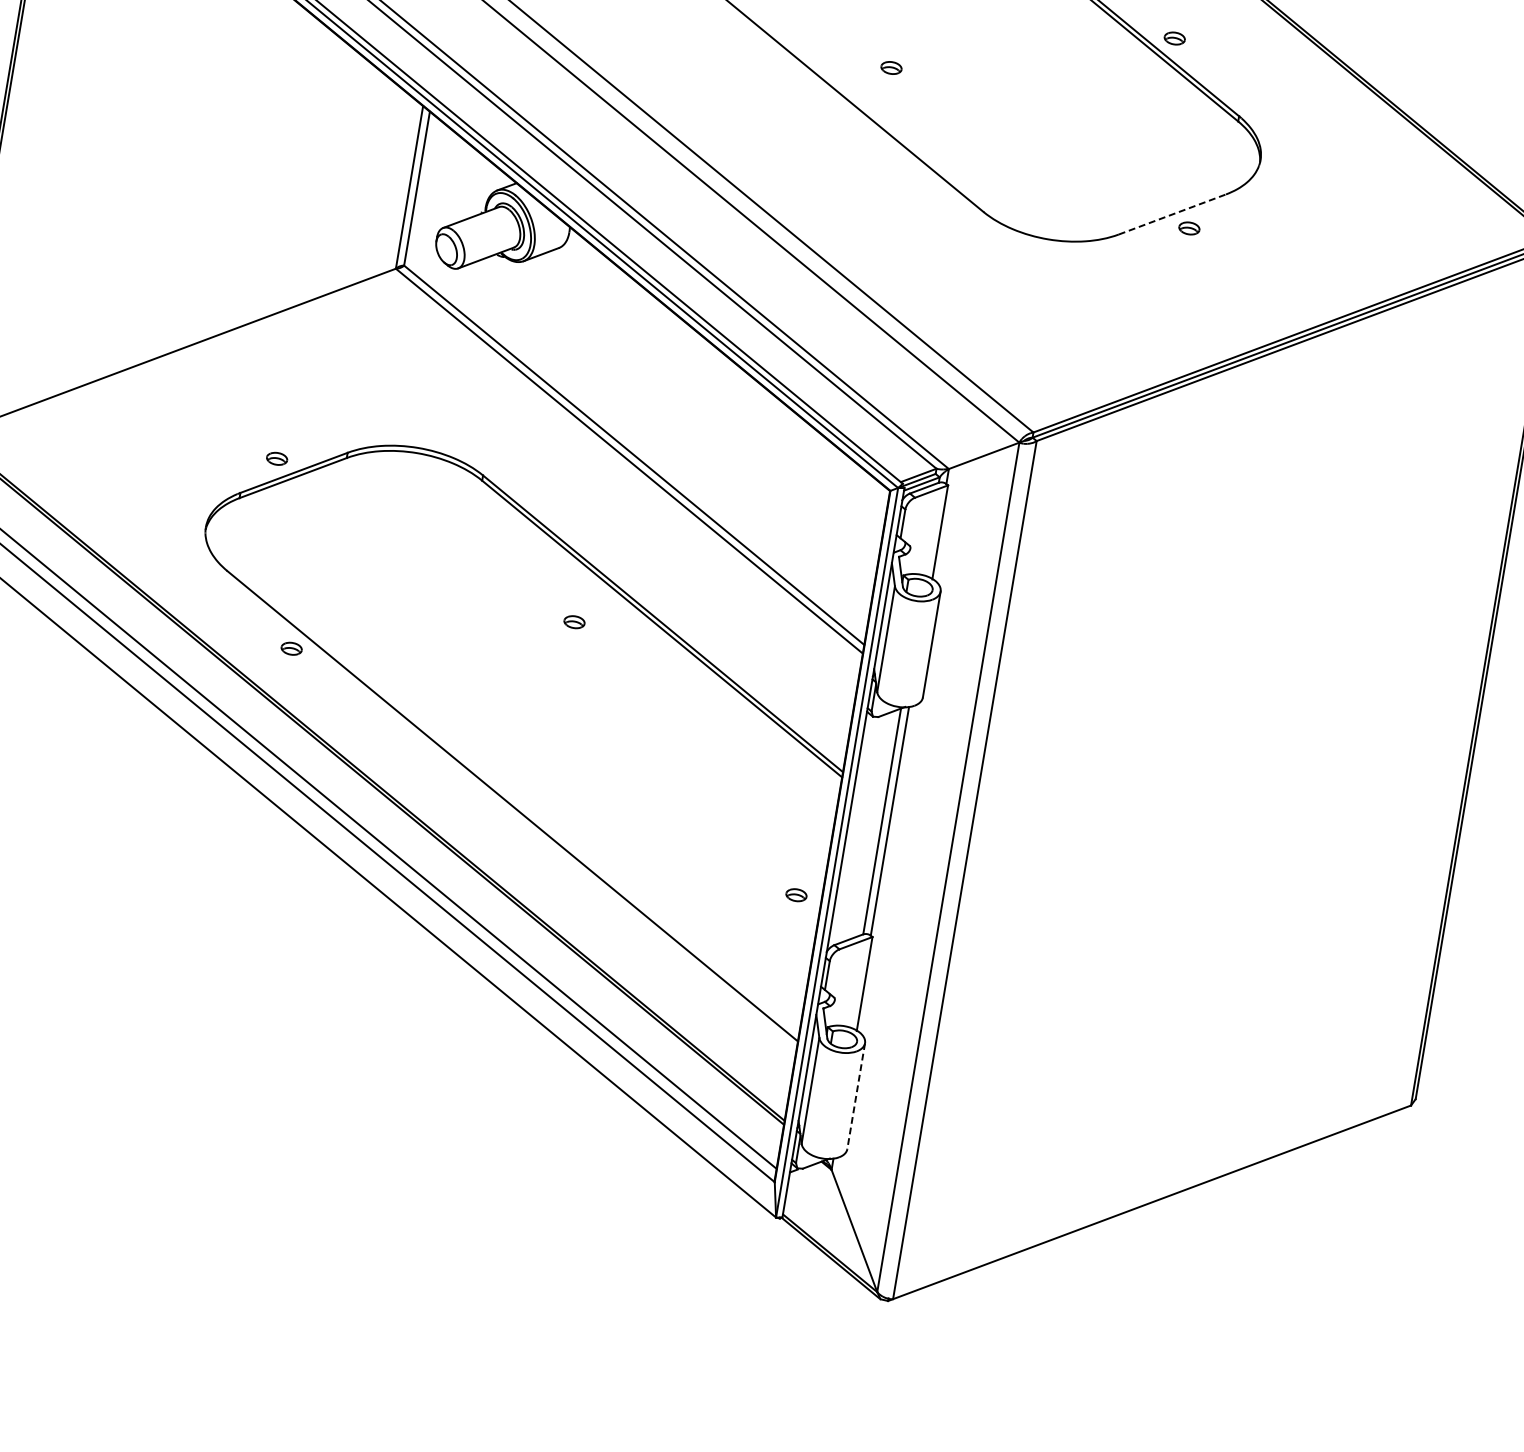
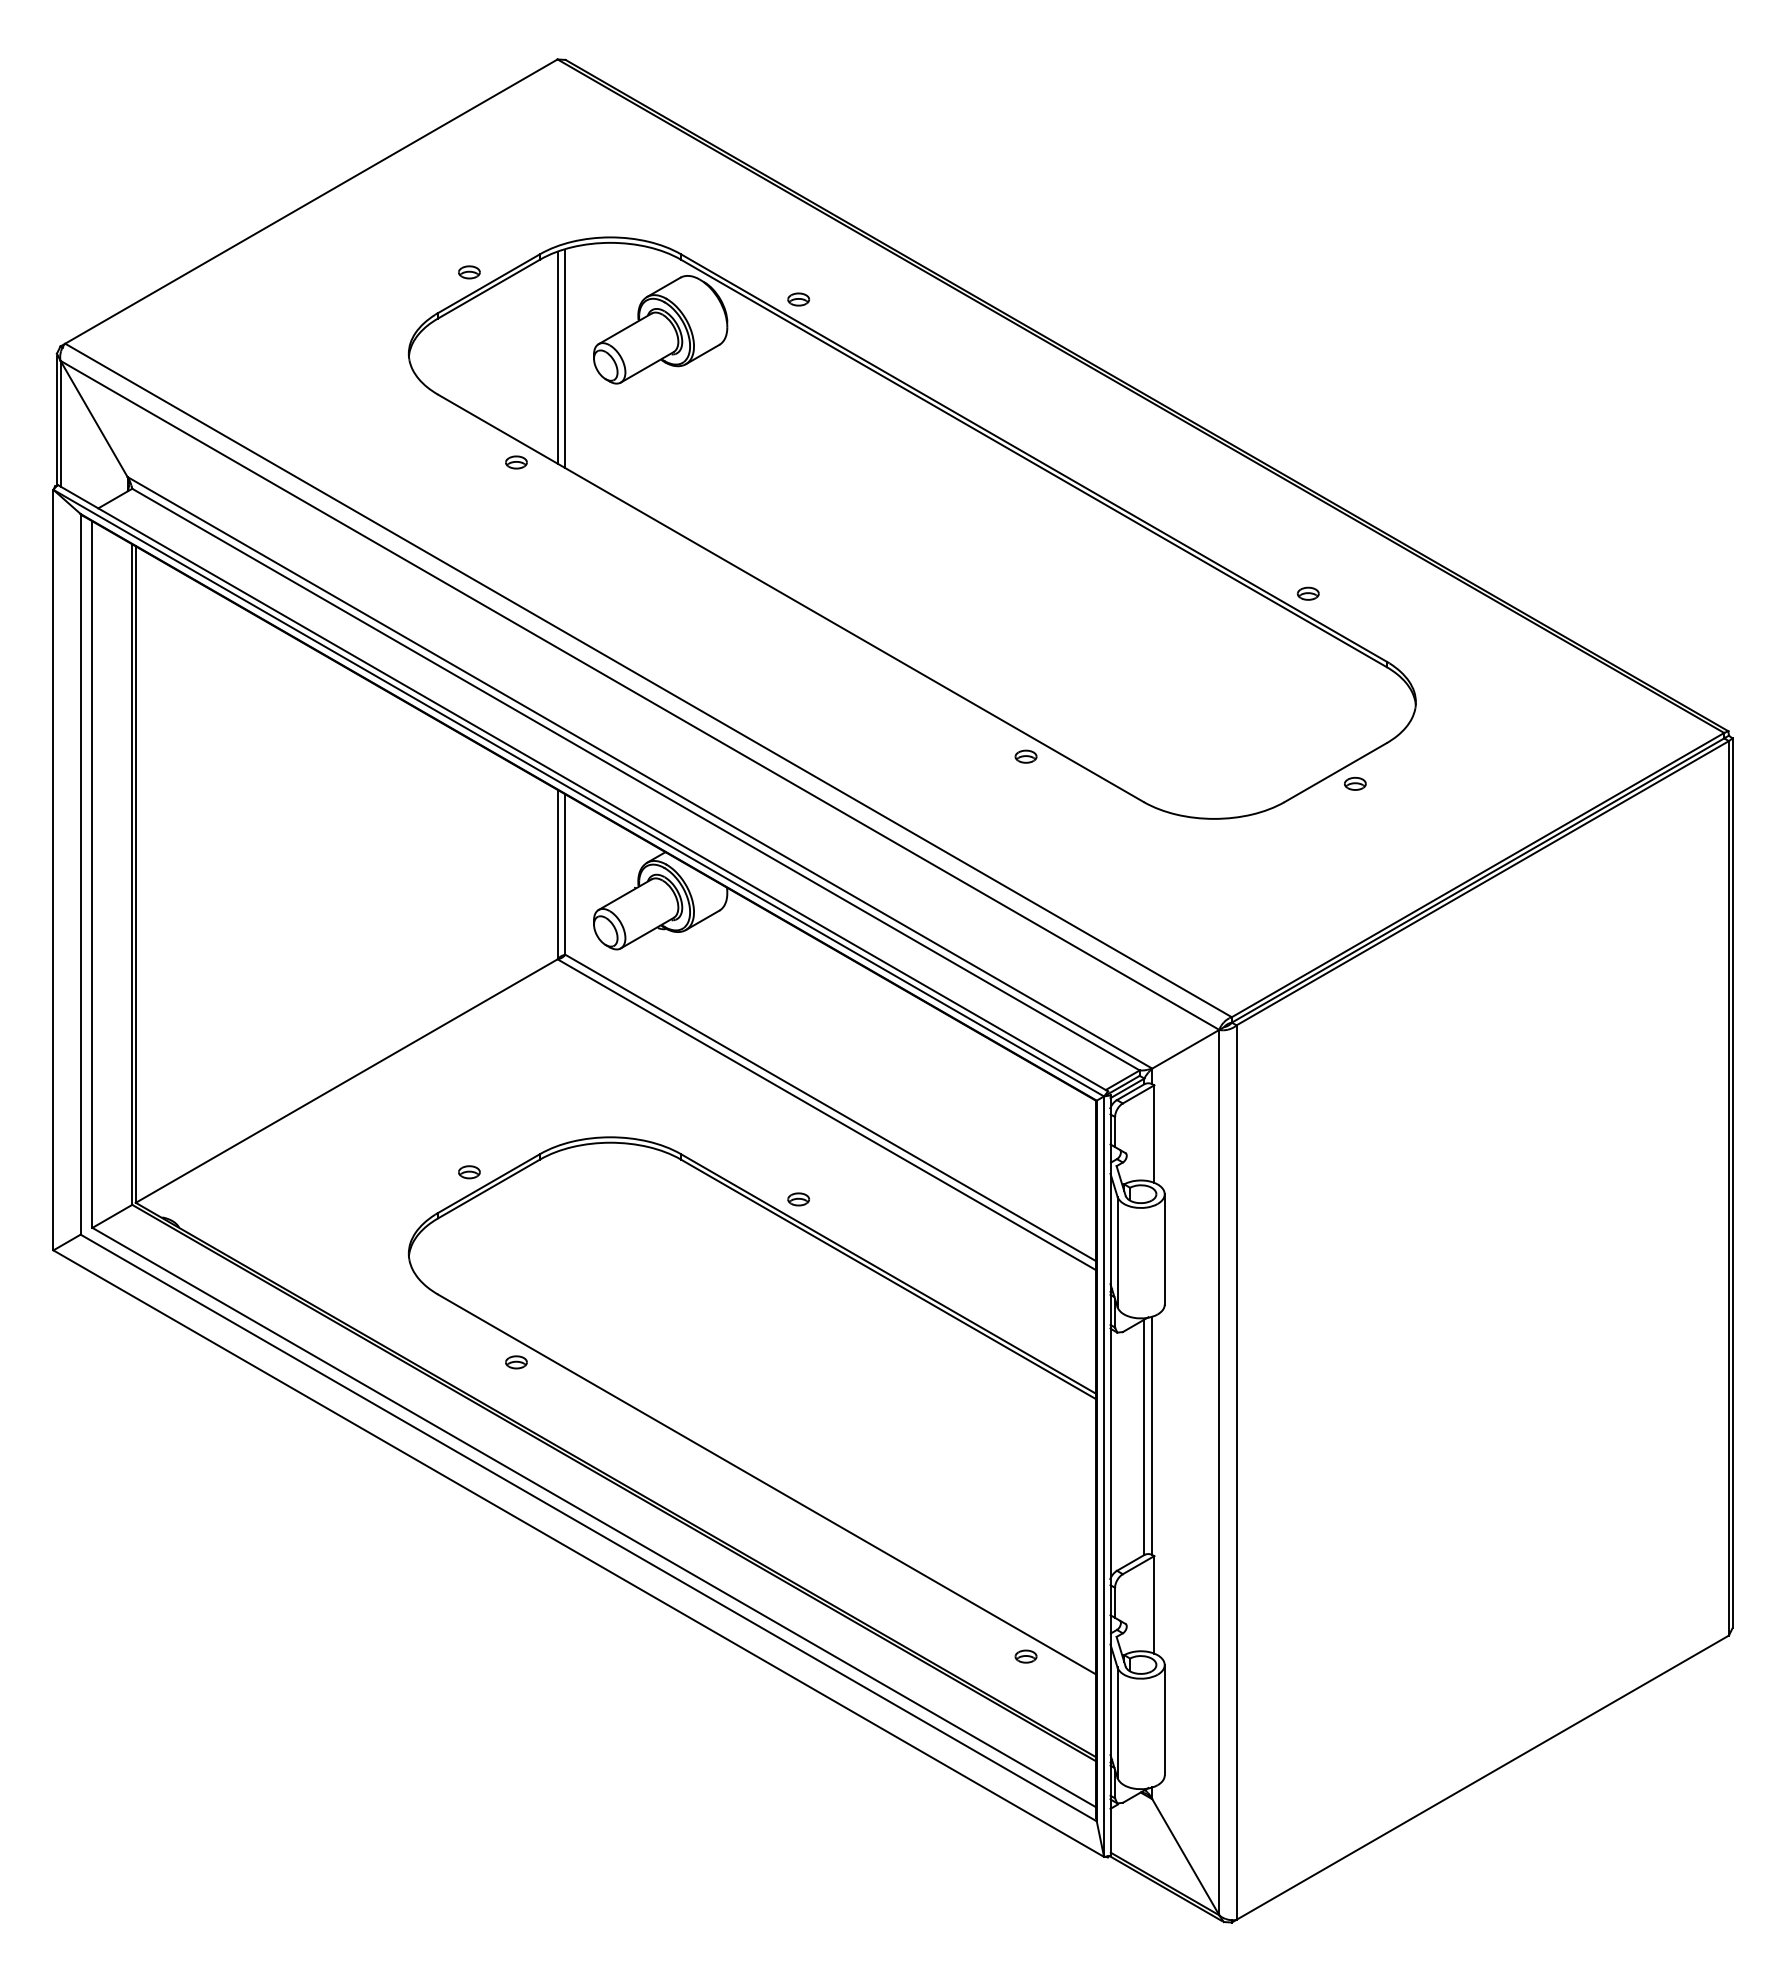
part: (890, 67) -> (1025, 756), moved
line: (1172, 214) -> (1335, 772), dashed -> solid
part: (574, 622) -> (798, 1199), moved
part: (795, 895) -> (1025, 1656), moved
line: (855, 1096) -> (1164, 1720), dashed -> solid

